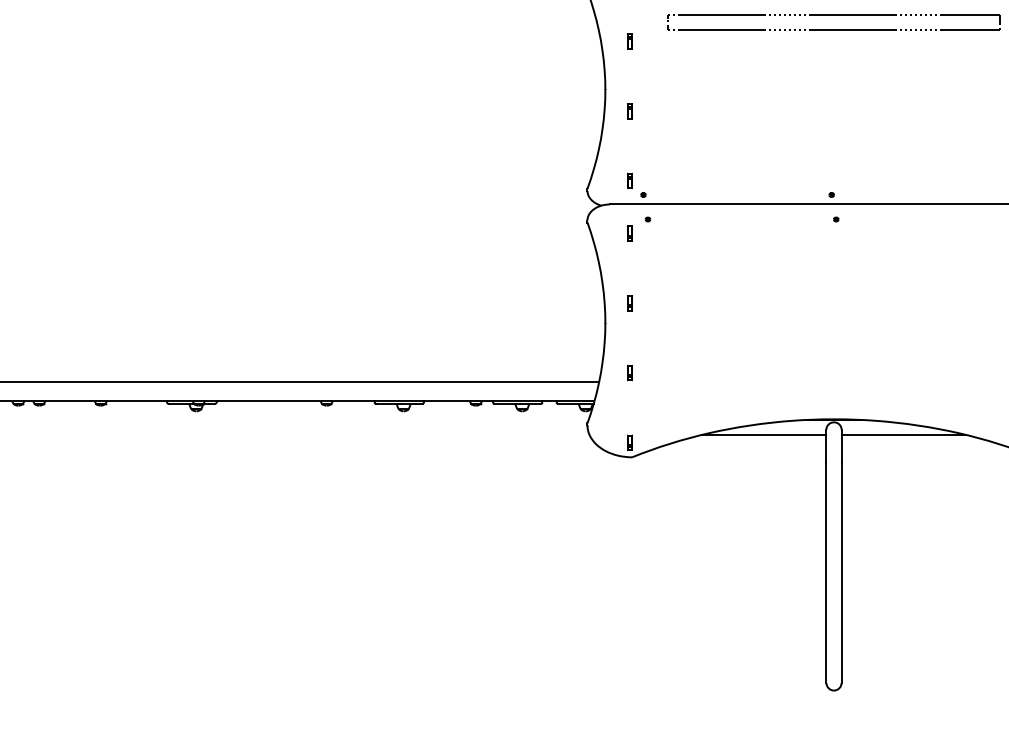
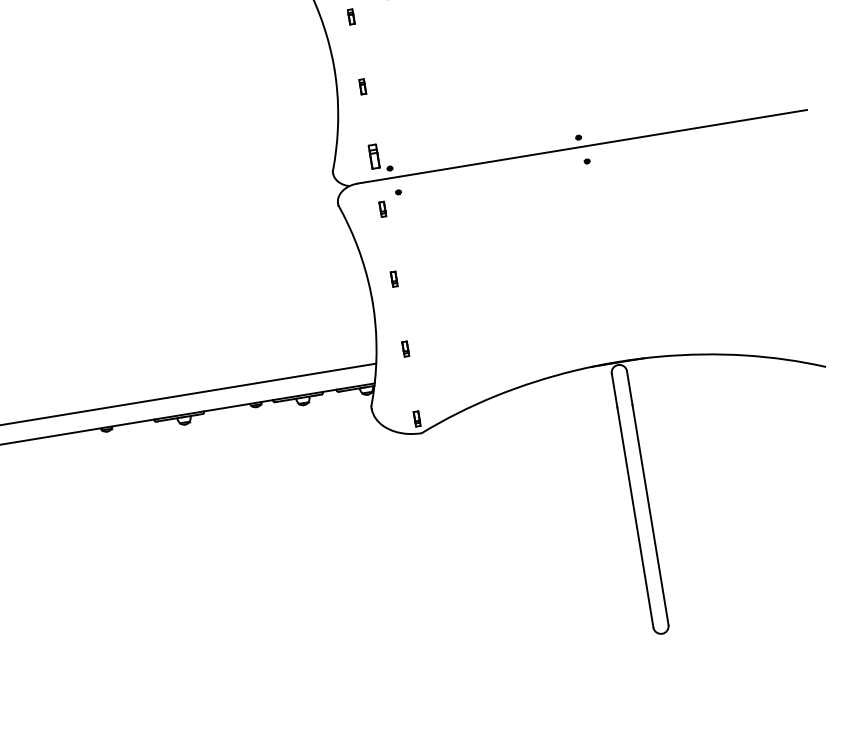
part: (629, 180) -> (373, 156), size x1.6
line: (763, 434) -> (549, 388), removed
line: (903, 434) -> (689, 365), removed

